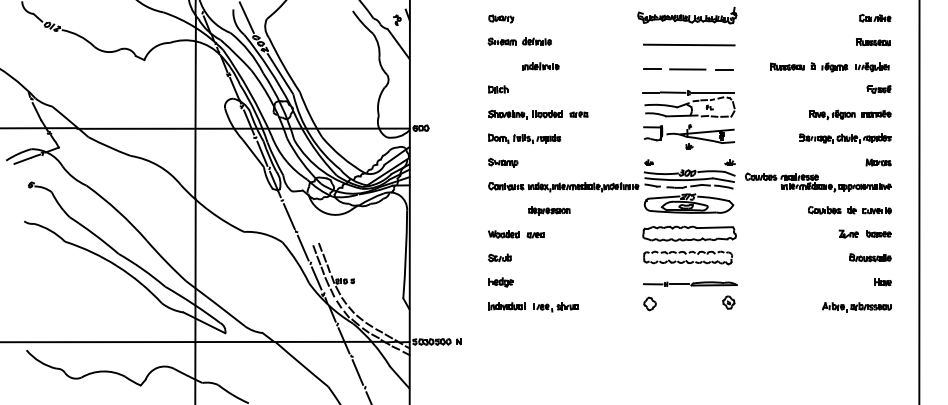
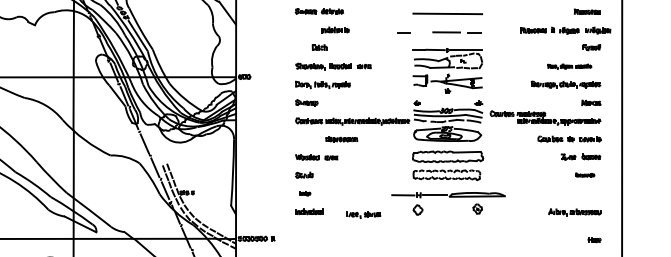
part: (829, 67) -> (565, 30), moved
line: (652, 68) -> (404, 32), moved
part: (498, 89) -> (319, 47), moved
part: (850, 114) -> (569, 66), size x0.7
part: (870, 257) -> (585, 174), size x0.6
part: (500, 282) -> (304, 193), size x0.6
part: (882, 282) -> (594, 240), moved
part: (690, 283) -> (448, 194), size x1.6
part: (555, 307) -> (363, 215), moved

